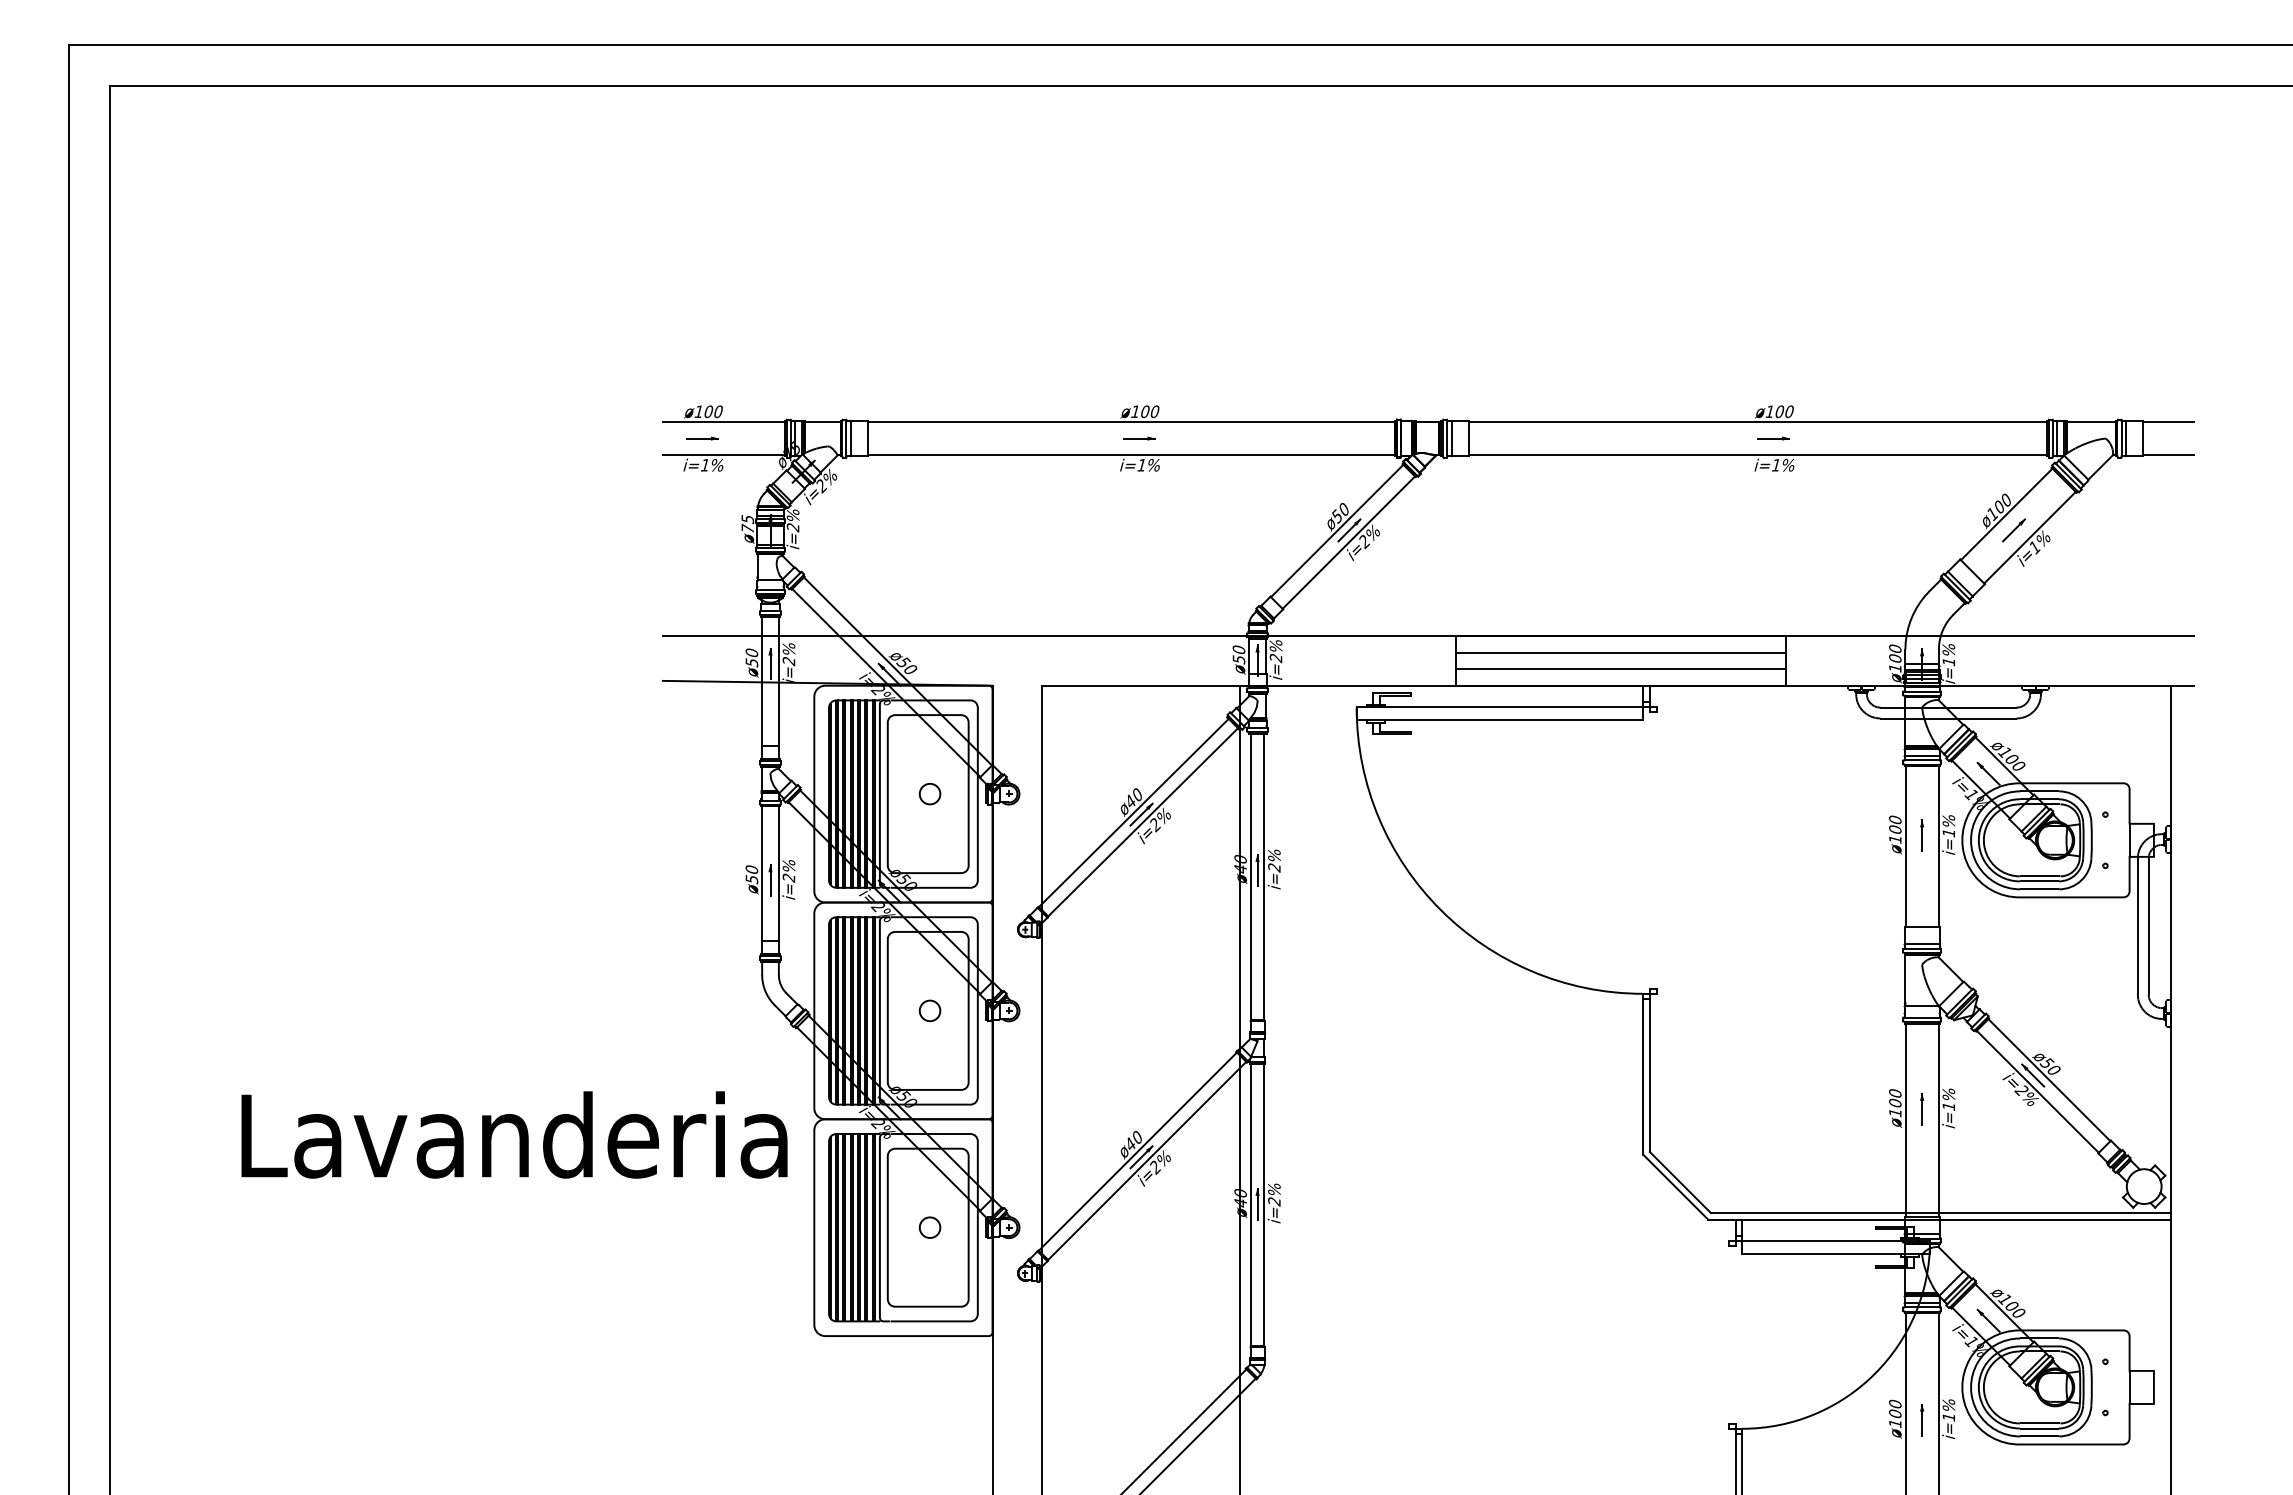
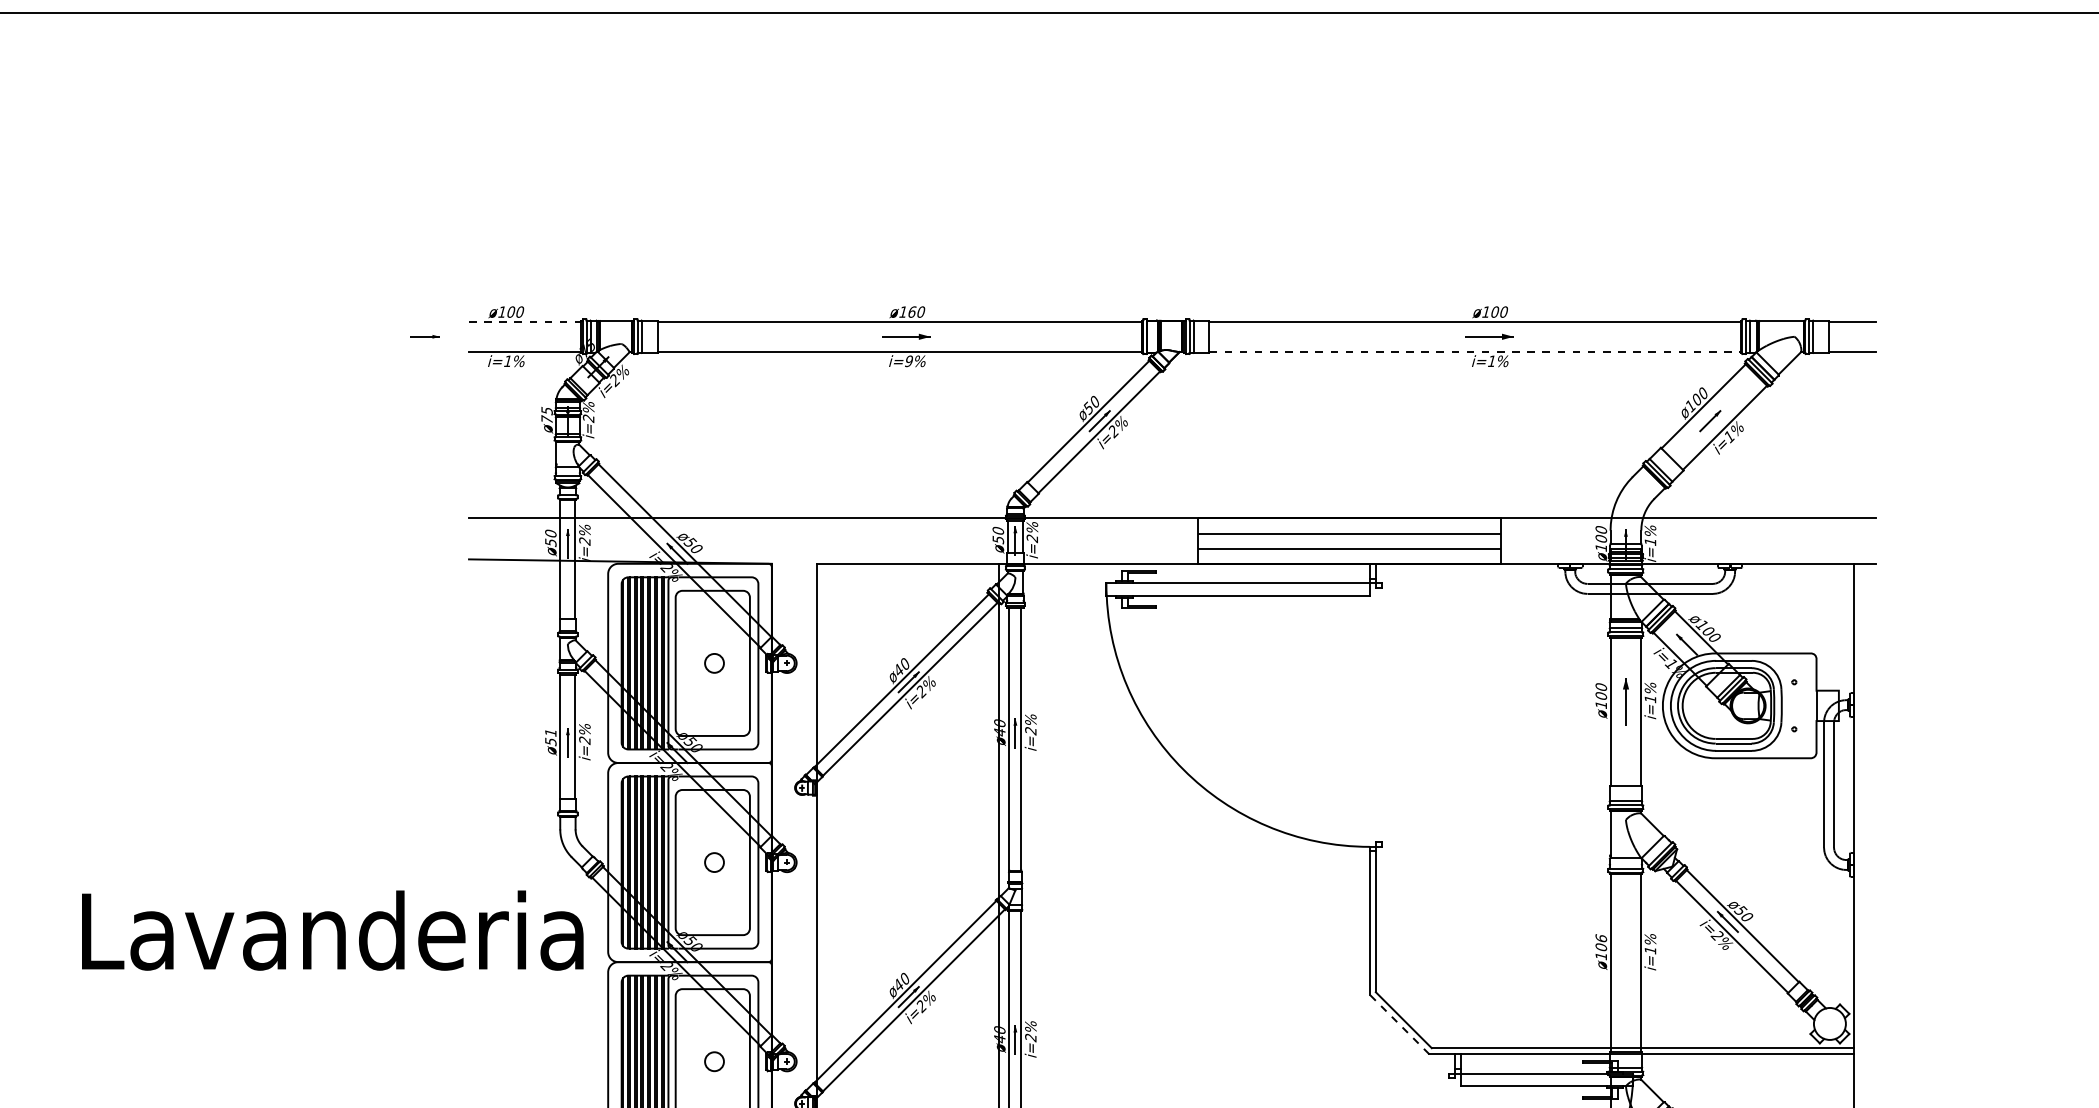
text: (1145, 411) -> (912, 311), ø100 -> ø160
line: (724, 422) -> (525, 321), solid -> dashed
part: (702, 438) -> (424, 336), moved
part: (1139, 438) -> (906, 336), size x1.6
part: (1773, 438) -> (1489, 336), size x1.6
line: (1758, 455) -> (1475, 352), solid -> dashed
text: (1141, 465) -> (908, 361), i=1% -> i=9%
part: (1921, 835) -> (1625, 701), size x1.6
text: (751, 869) -> (550, 732), ø50 -> ø51
text: (1895, 1092) -> (1601, 937), ø100 -> ø106
part: (1922, 1109) -> (1626, 953), removed
text: (514, 1134) -> (332, 930), moved
line: (1675, 1187) -> (1399, 1024), solid -> dashed

